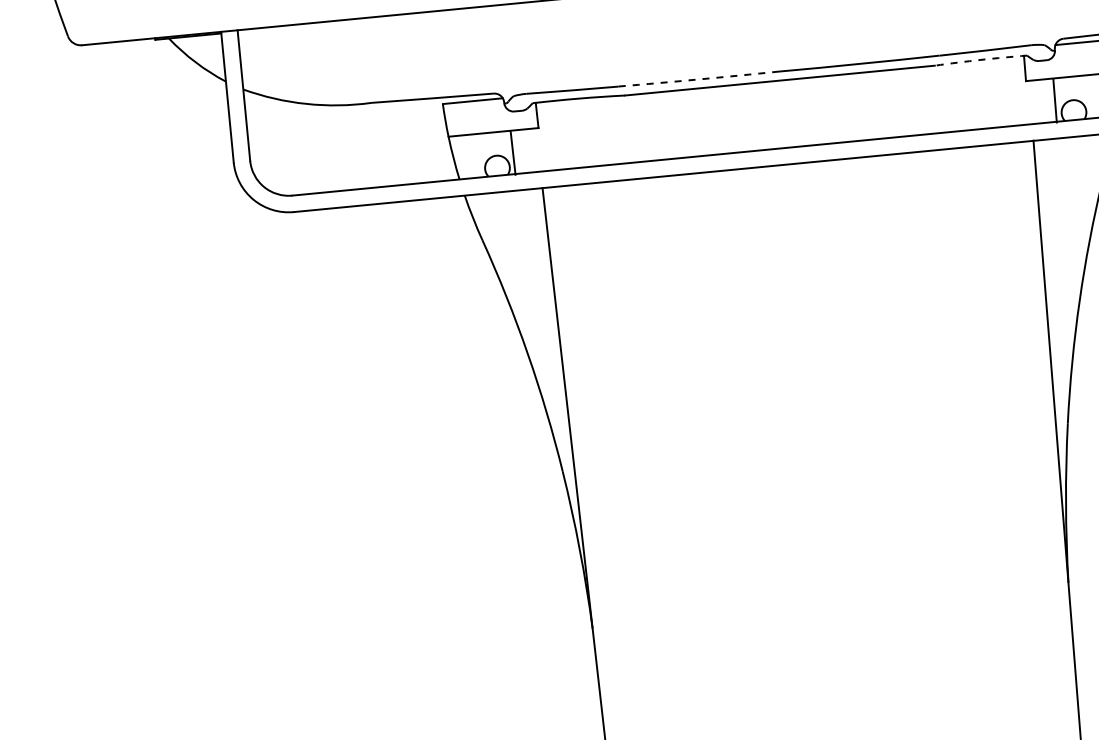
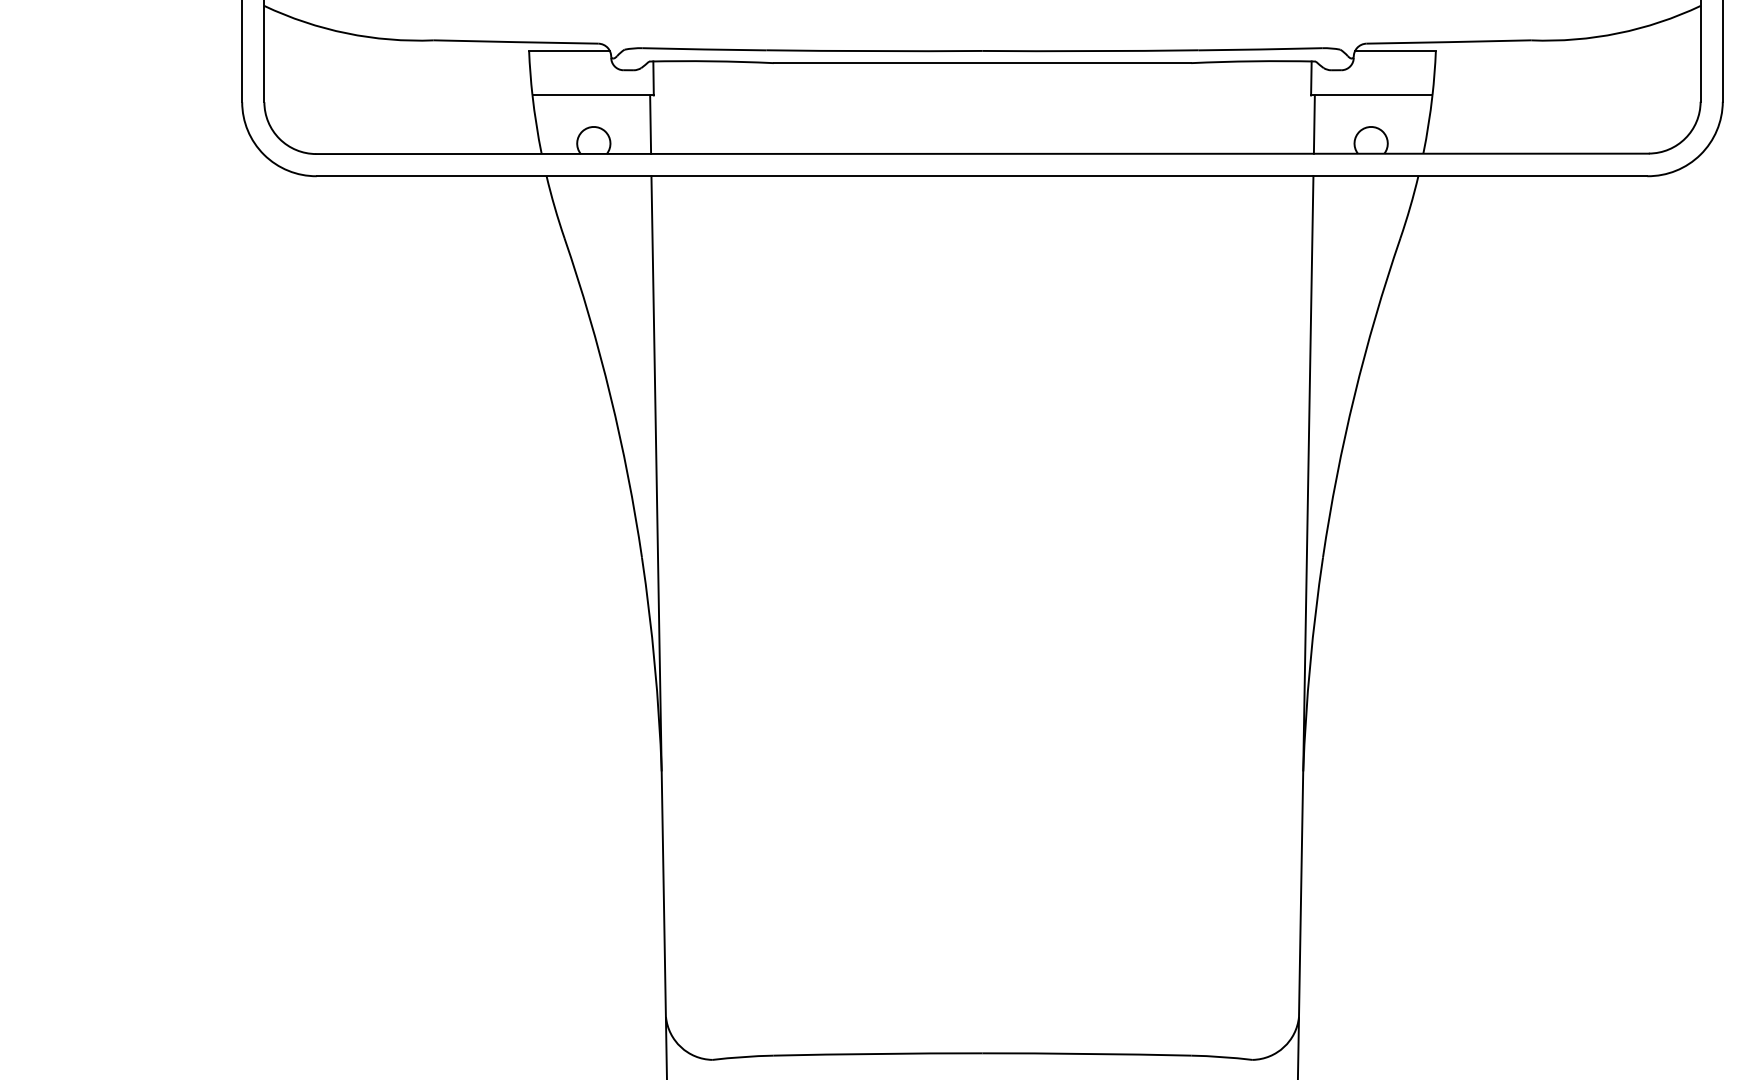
arc: (980, 60) -> (1253, 61), dashed -> solid
arc: (699, 79) -> (874, 51), dashed -> solid
line: (1054, 100) -> (1313, 124), moved
line: (513, 153) -> (650, 124), moved

